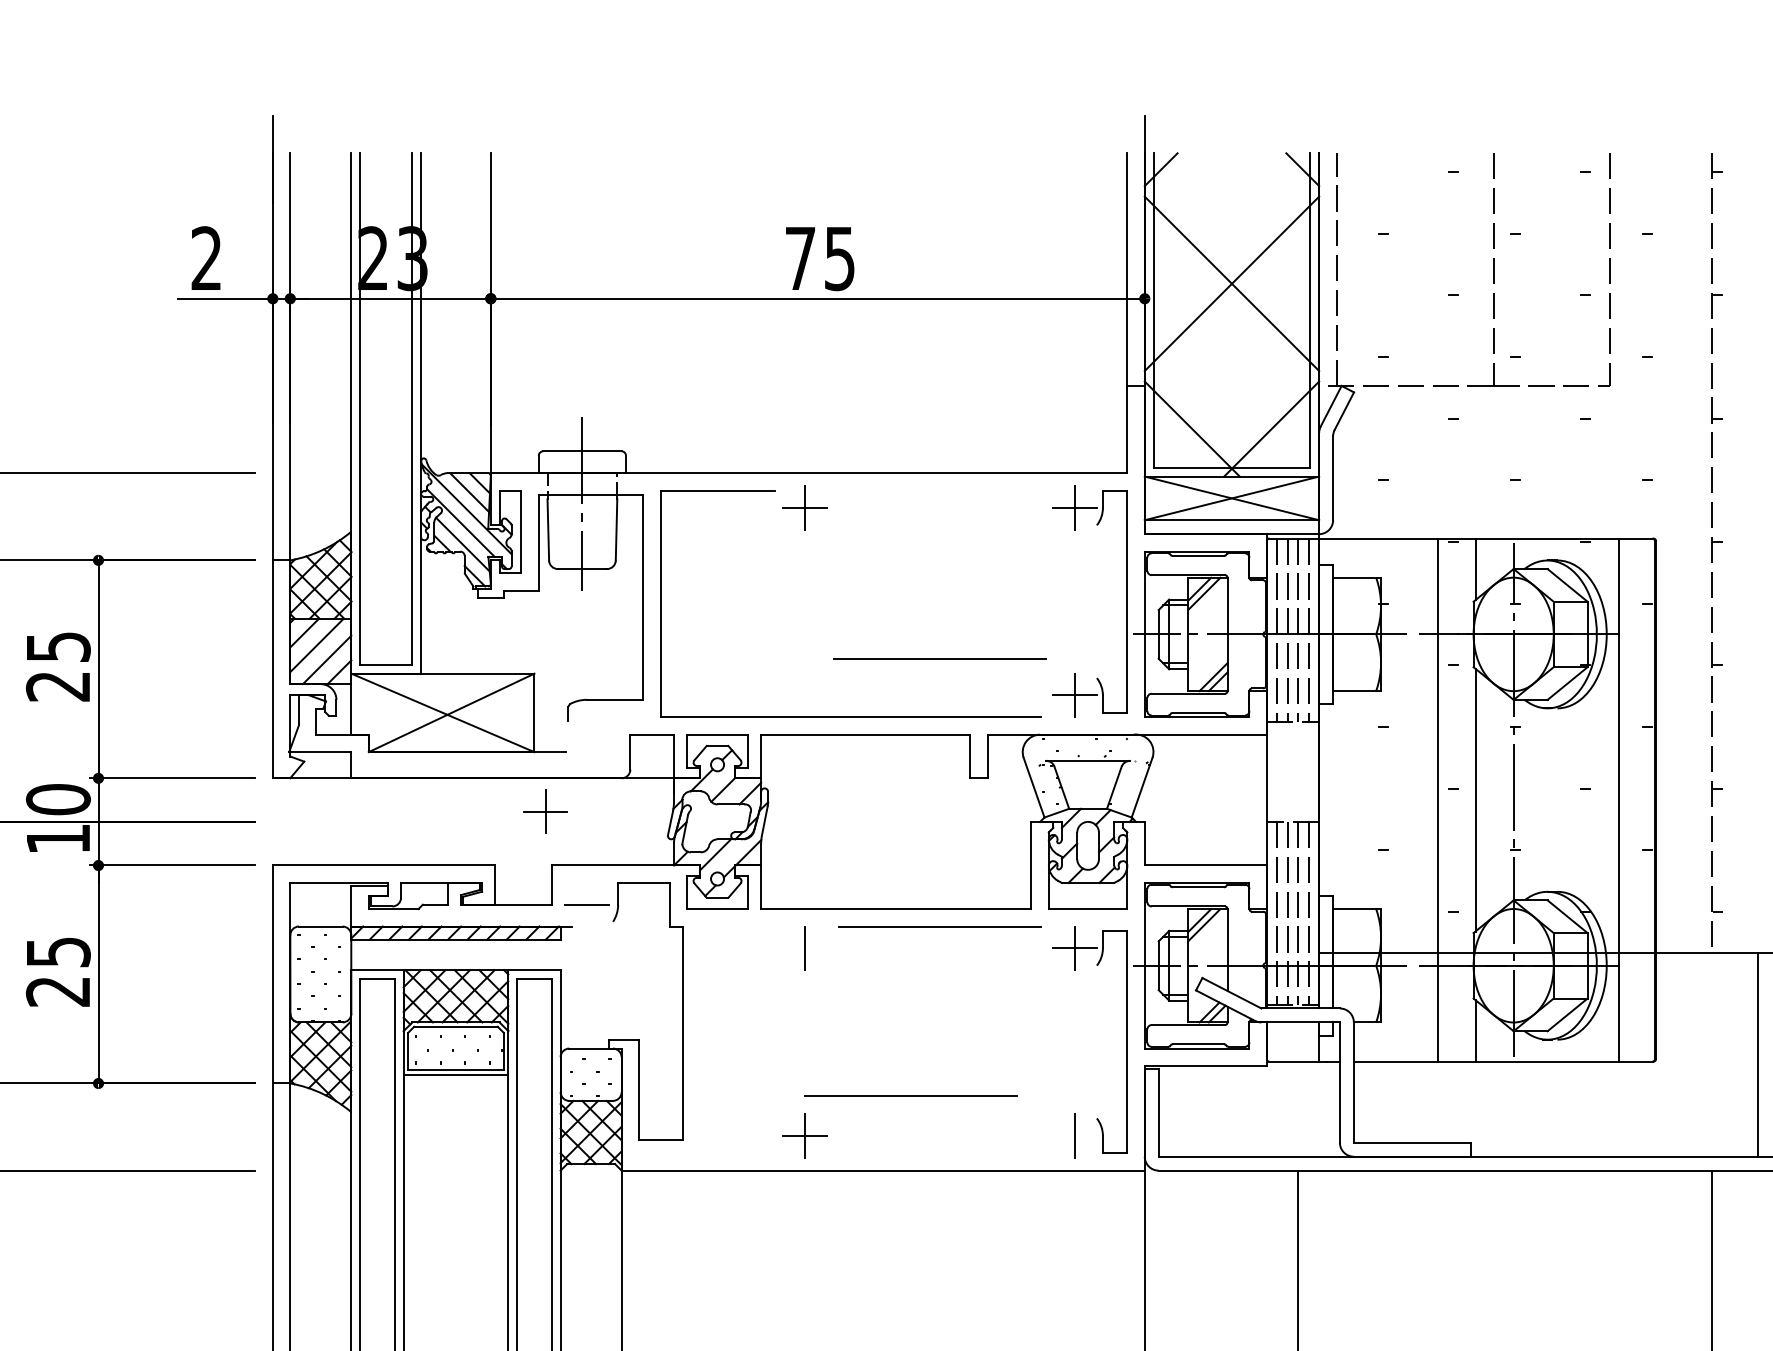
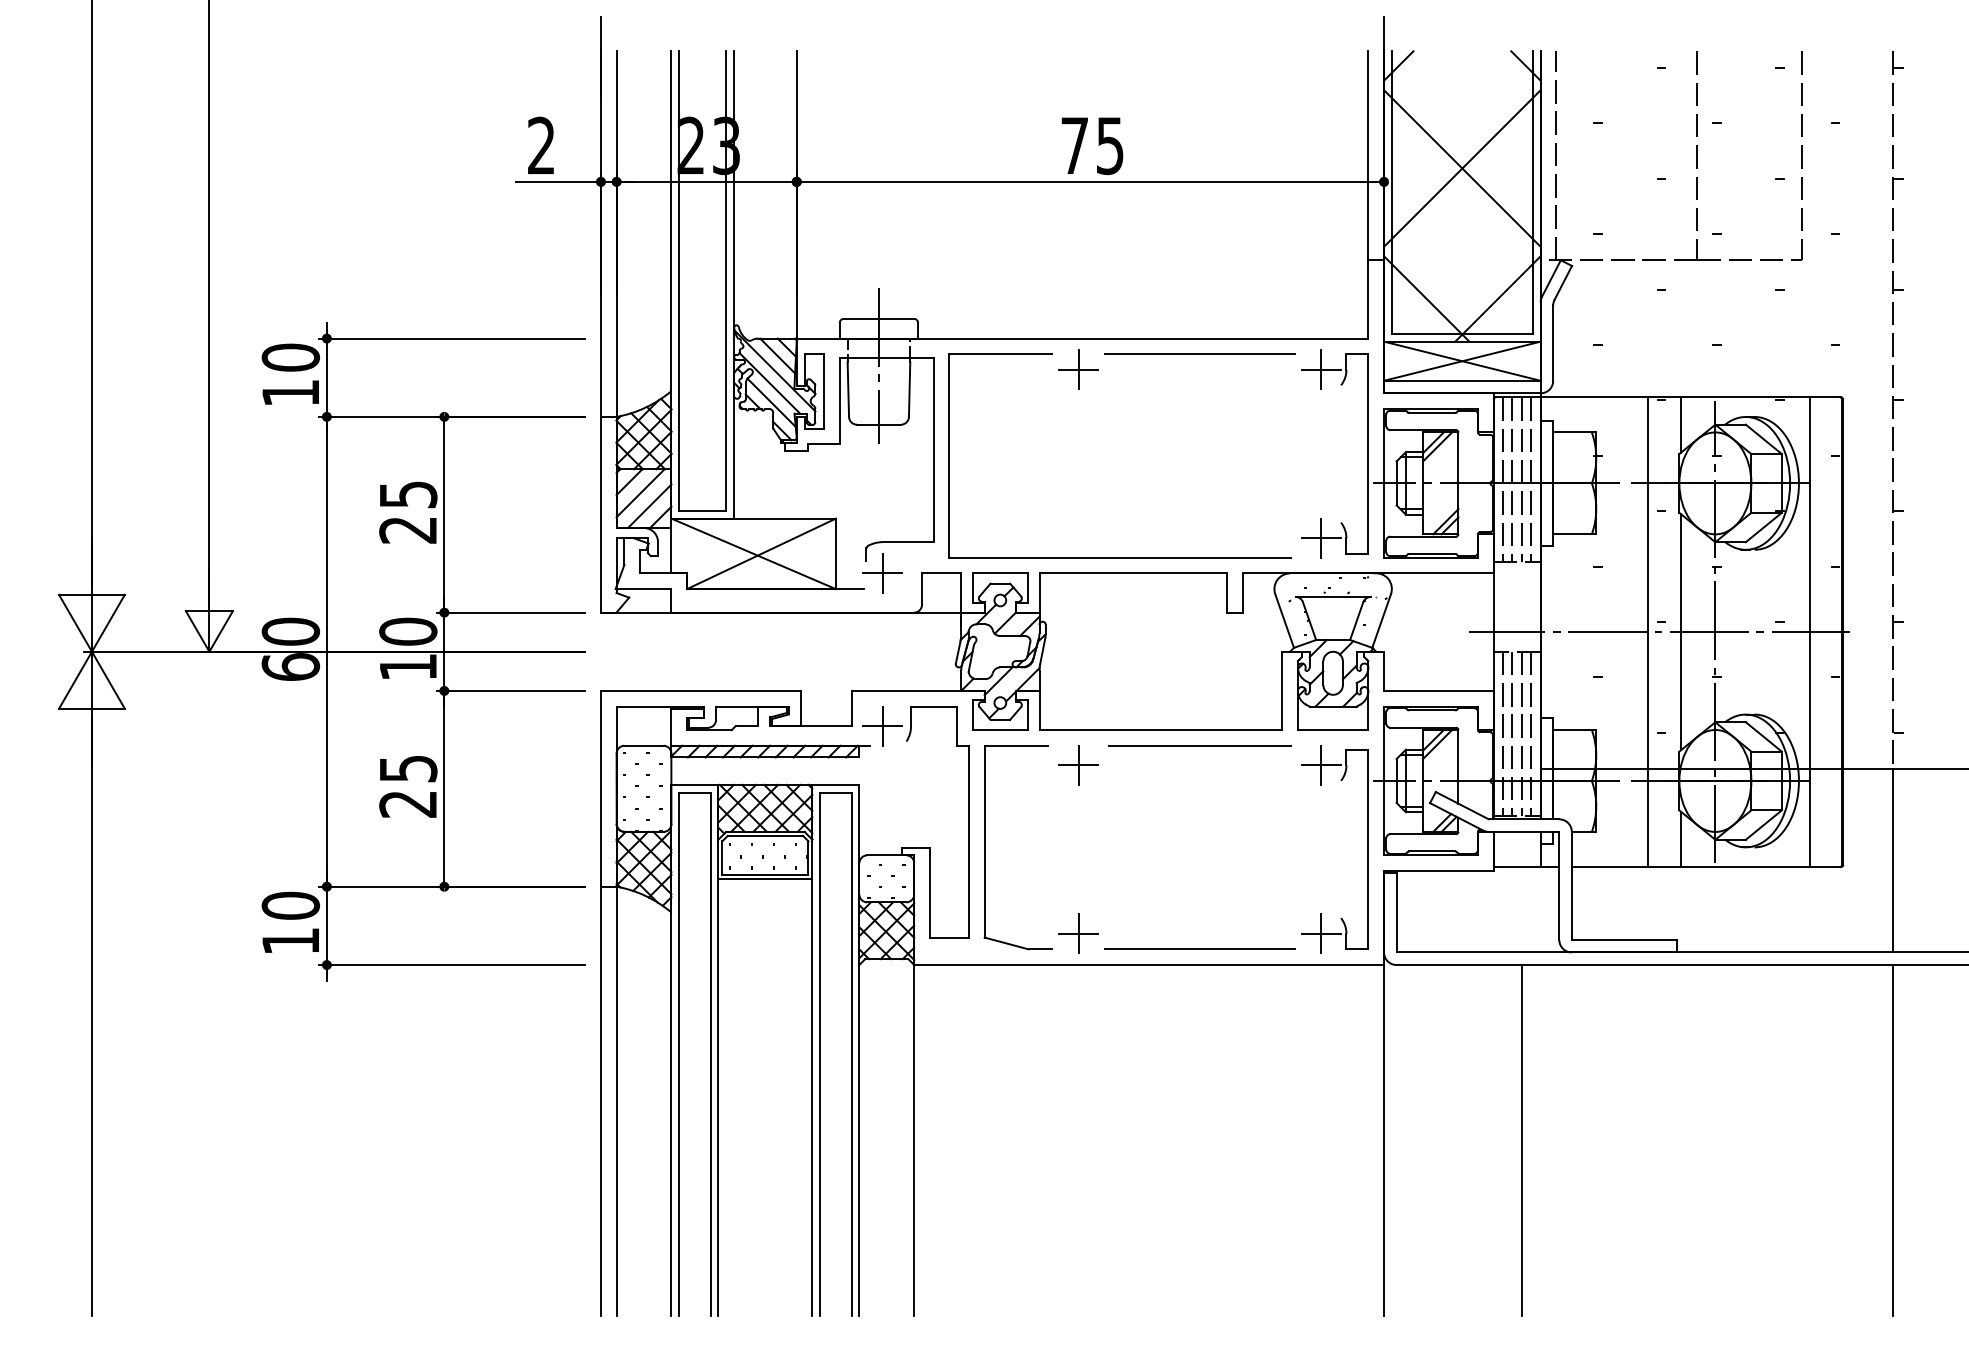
line: (939, 657) -> (1199, 353), moved
line: (1451, 800) -> (1659, 632), added
part: (545, 811) -> (882, 573), moved
line: (586, 903) -> (882, 725), added
line: (804, 948) -> (1078, 765), added
part: (701, 1039) -> (985, 847), added
line: (1758, 1054) -> (1893, 860), moved
line: (910, 1095) -> (1199, 948), moved
line: (1074, 1135) -> (1320, 933), added

